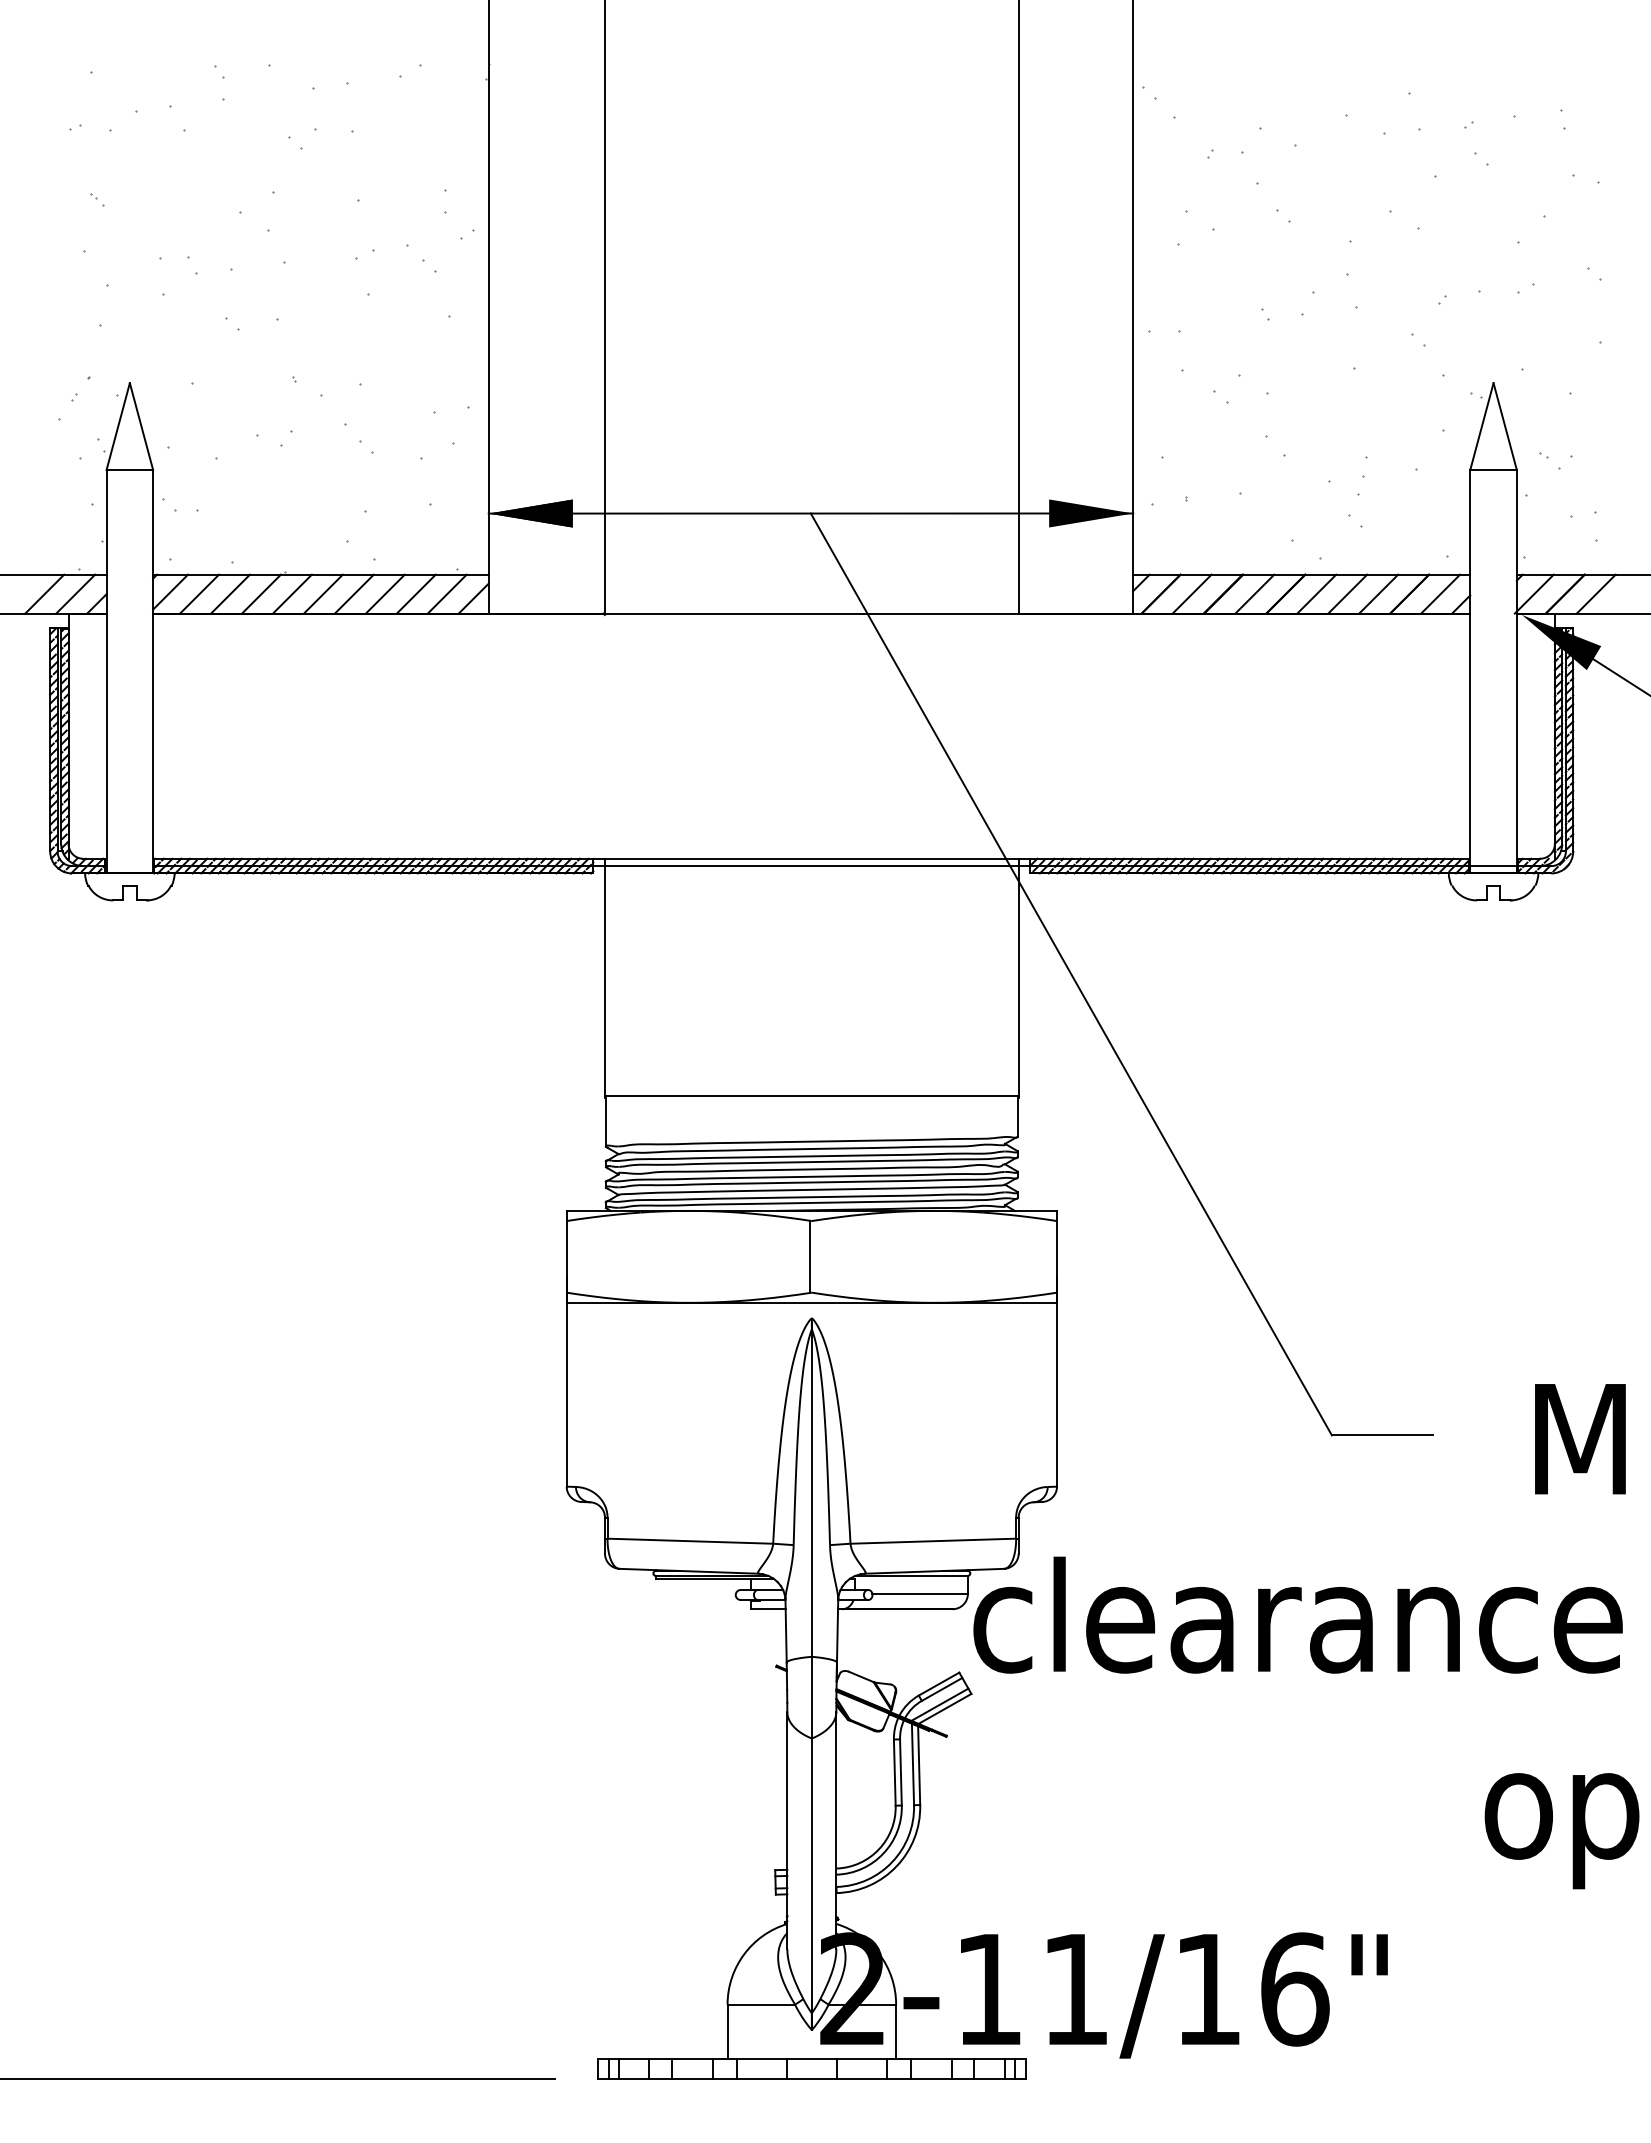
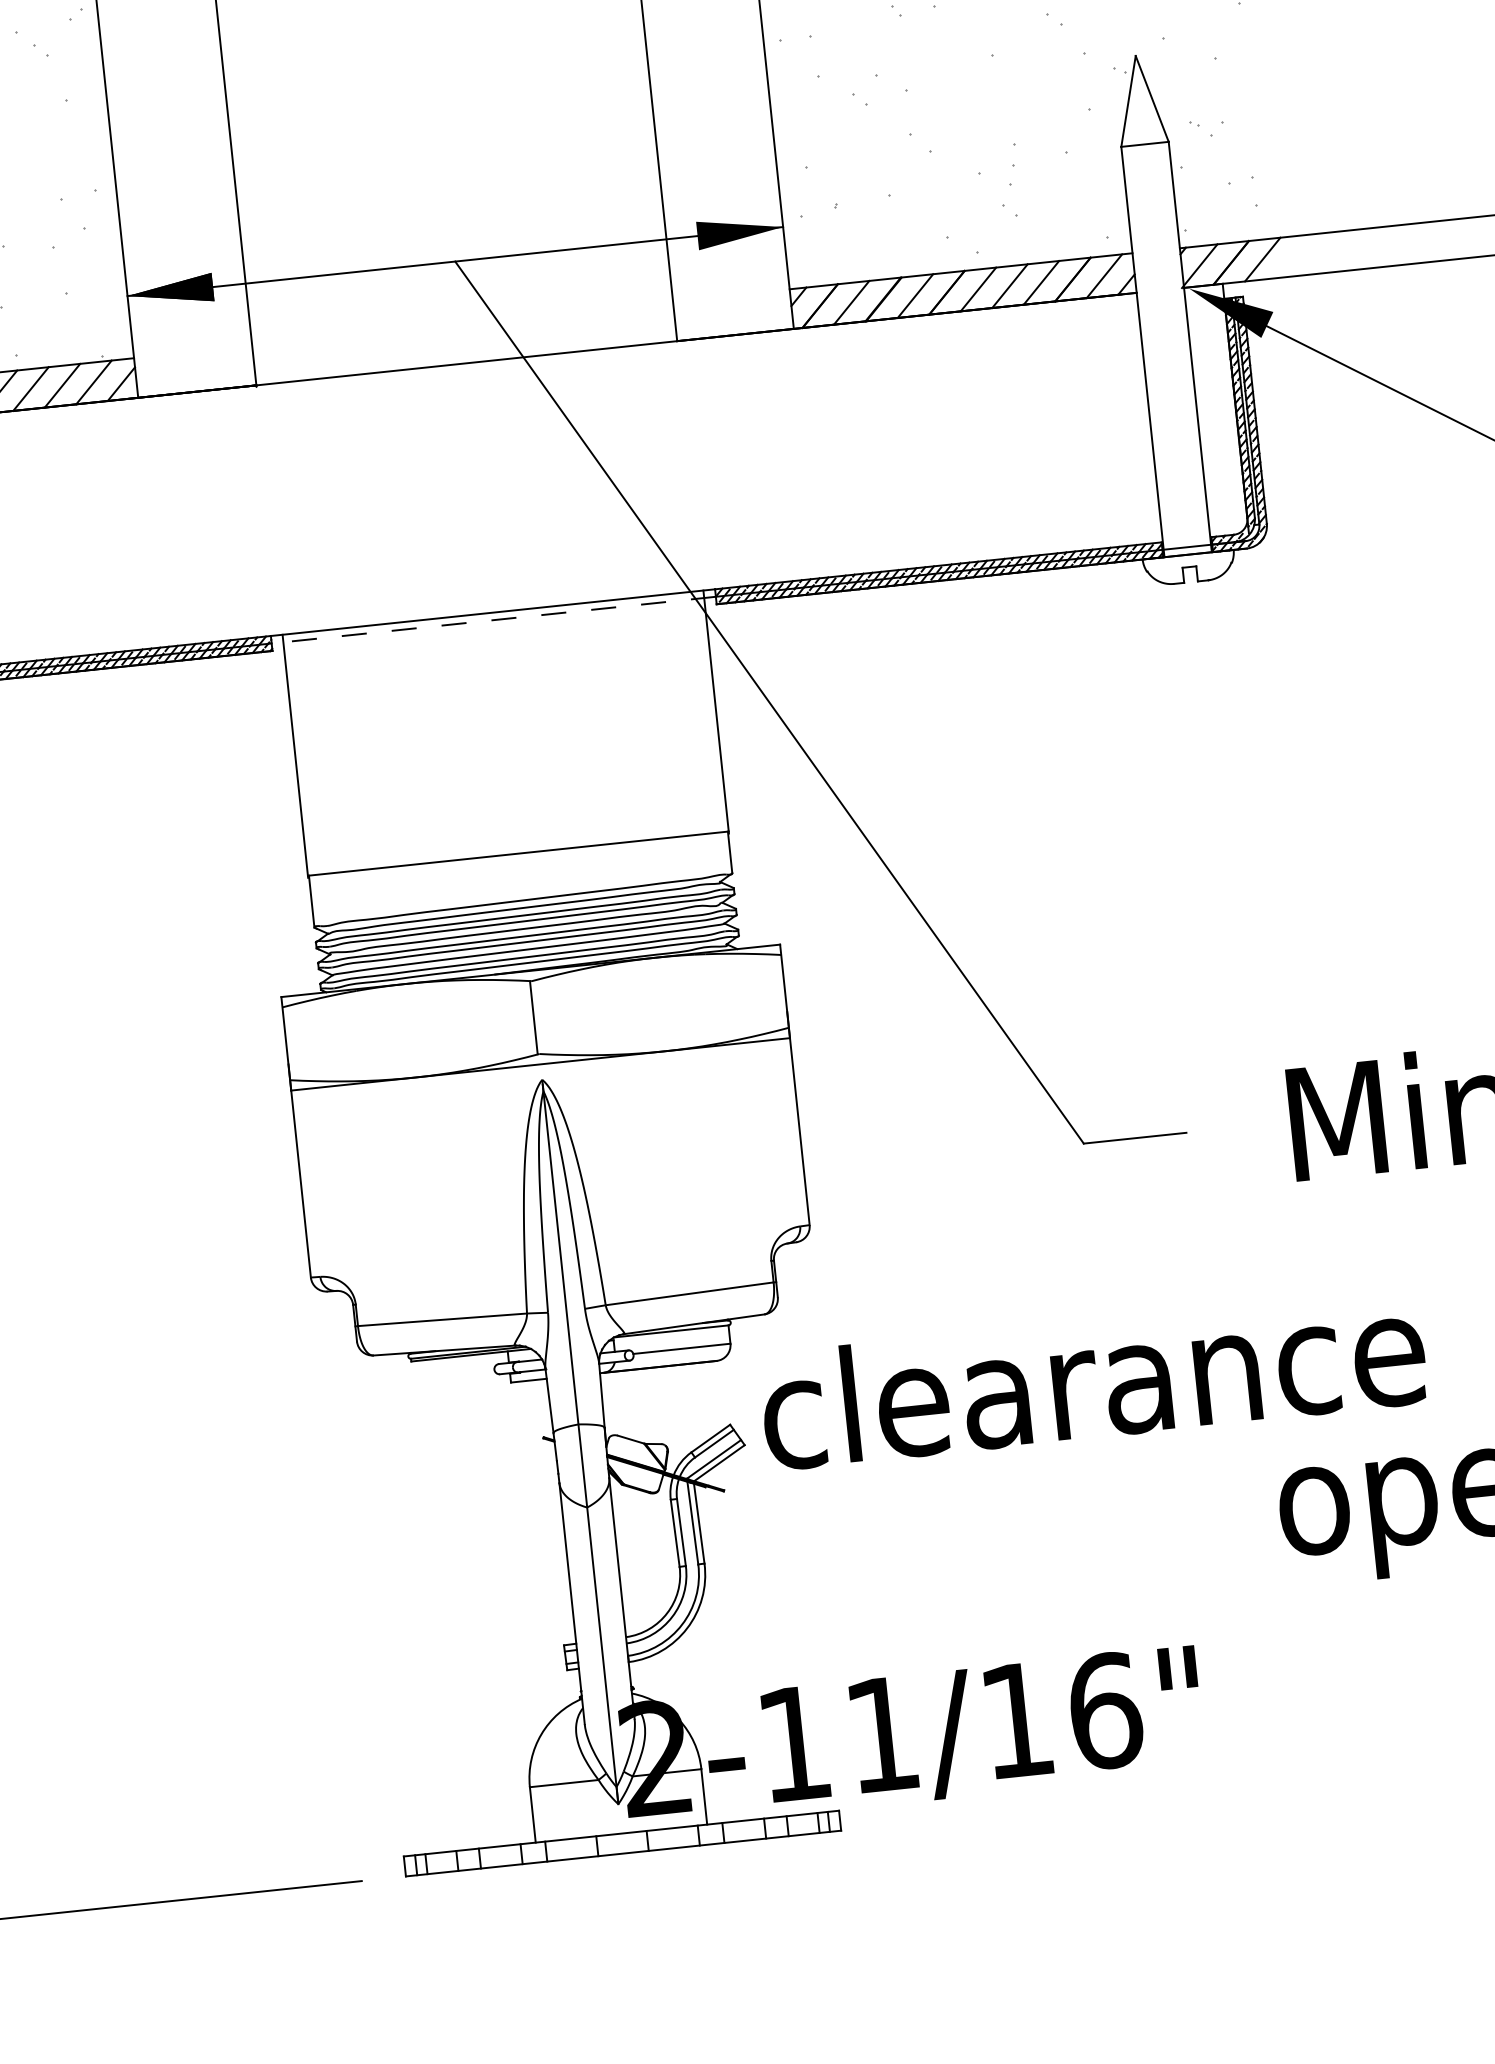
line: (811, 866) -> (493, 620), solid -> dashed
text: (1297, 1614) -> (1092, 1378), moved

